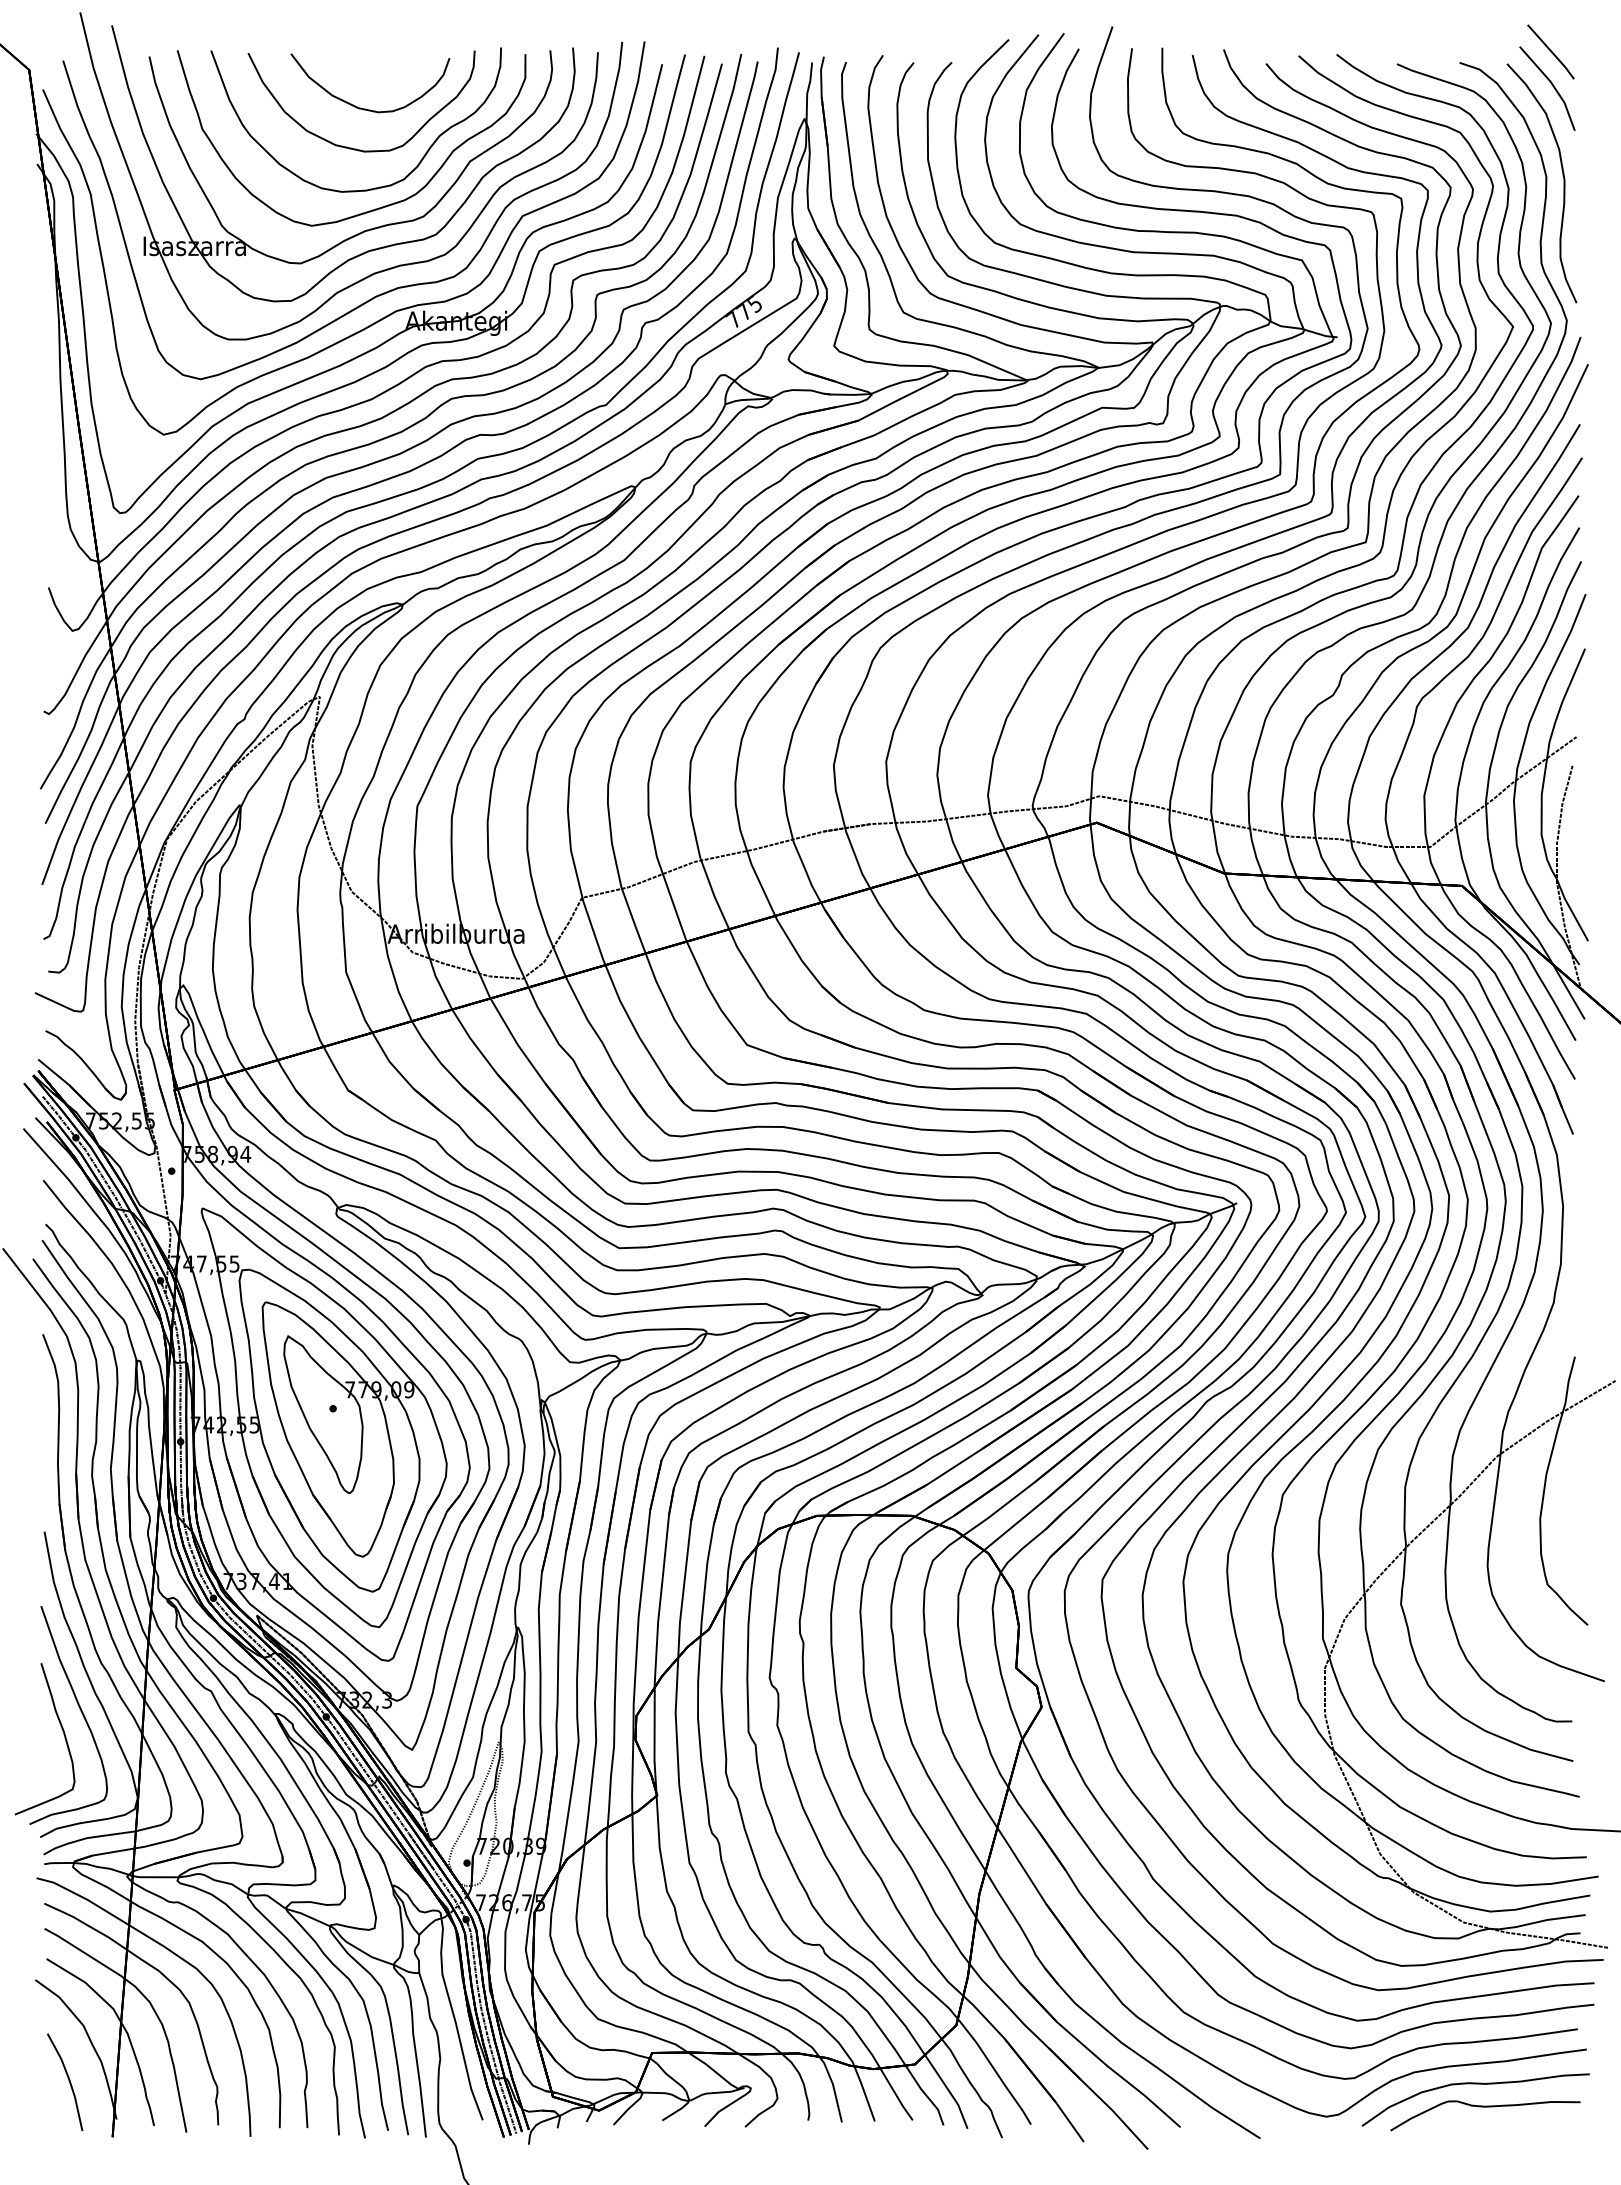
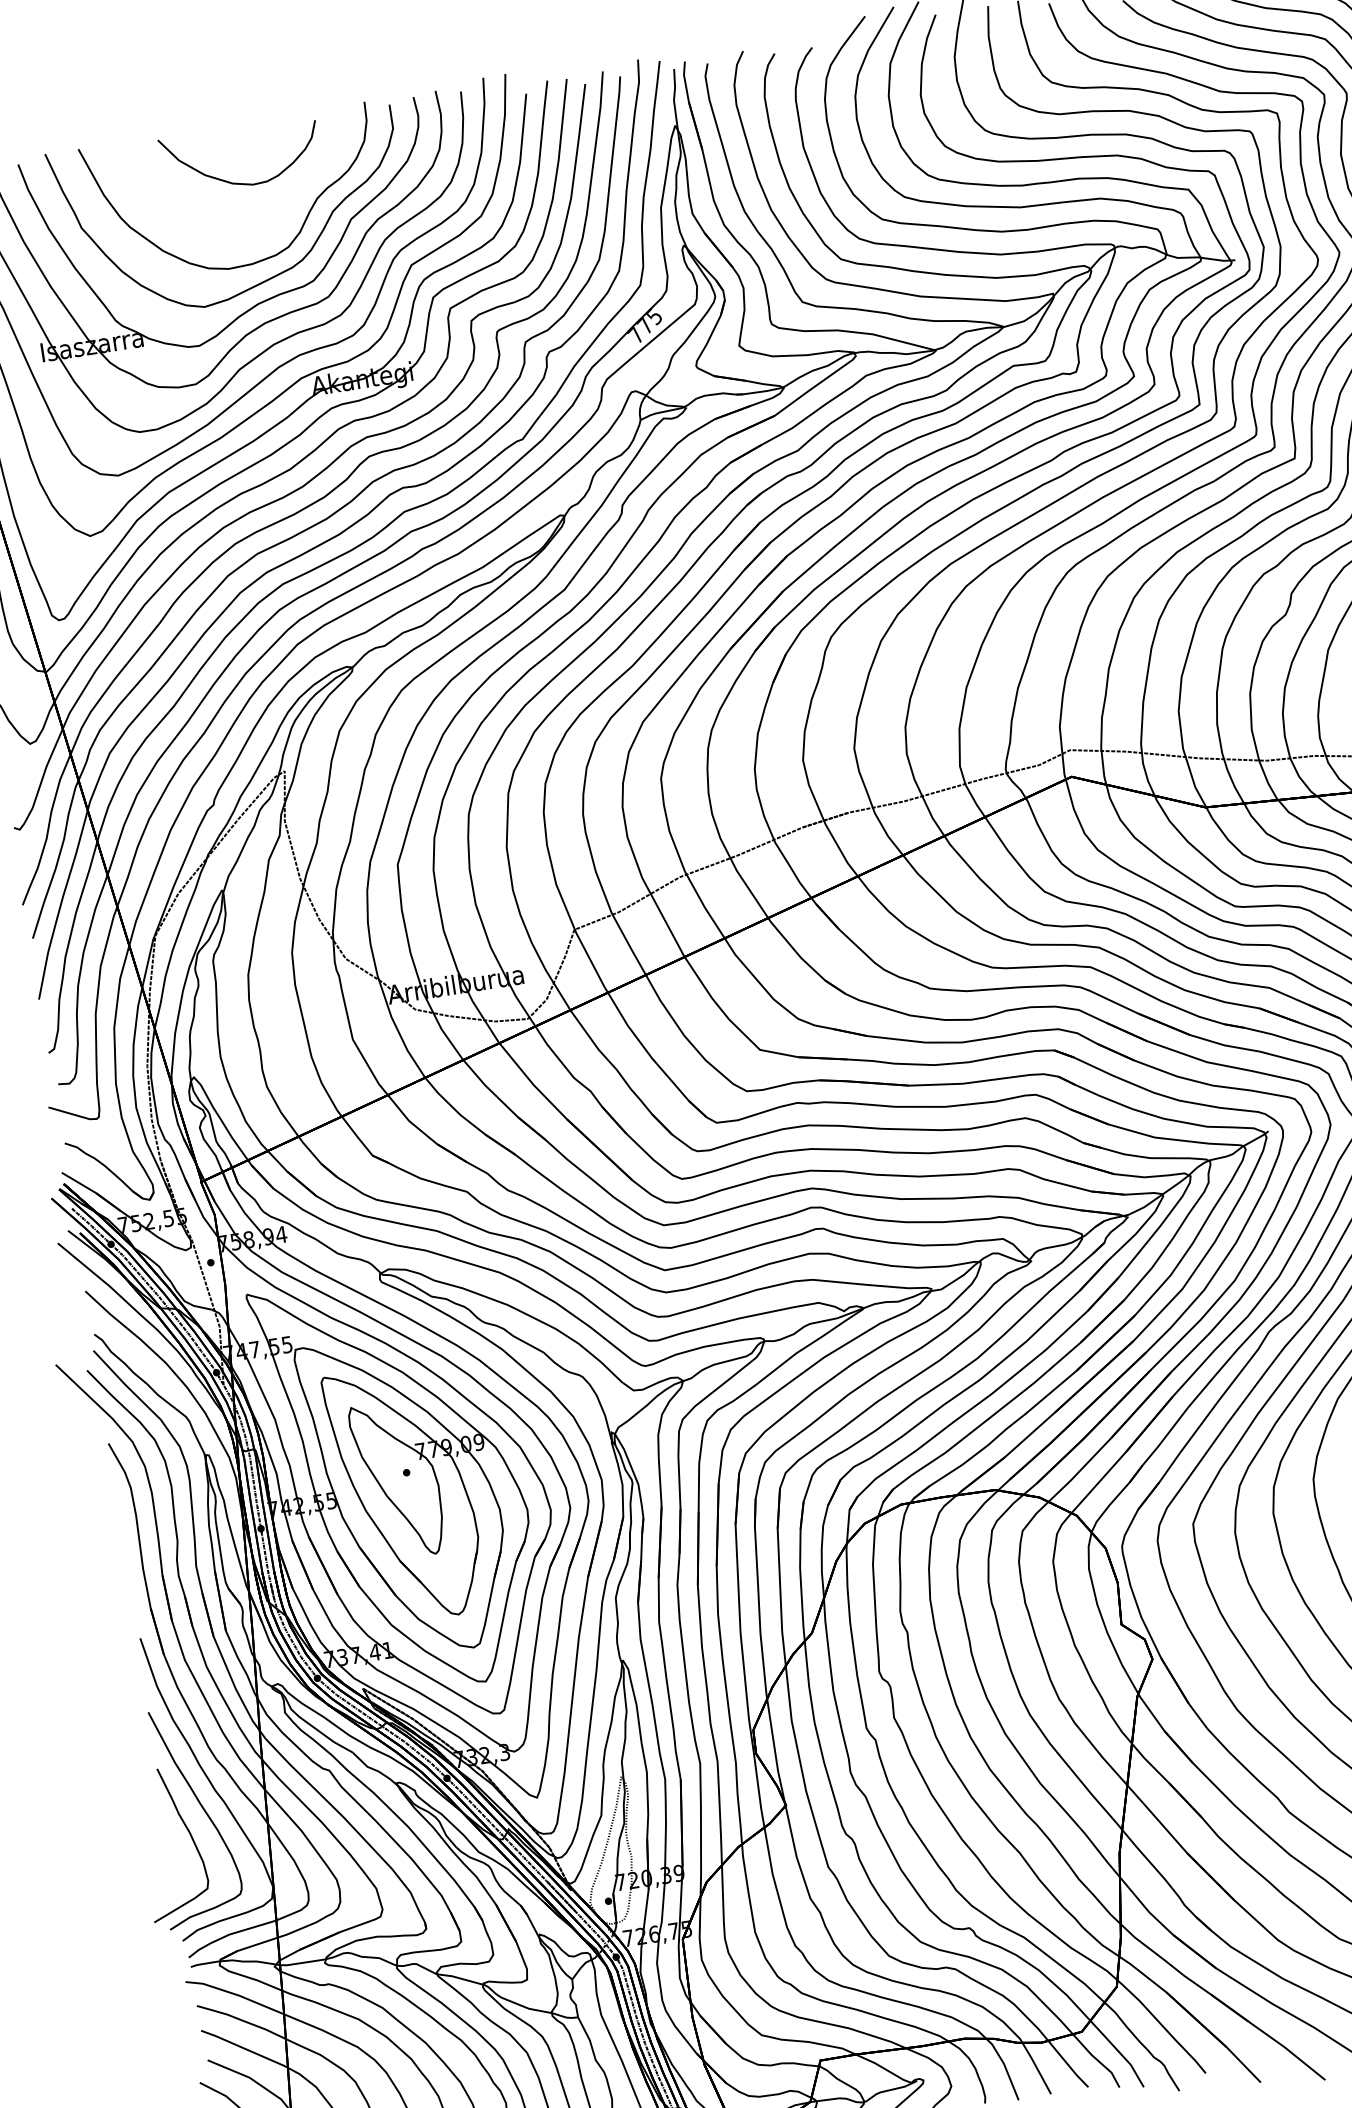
curve: (351, 147) -> (231, 223), removed

